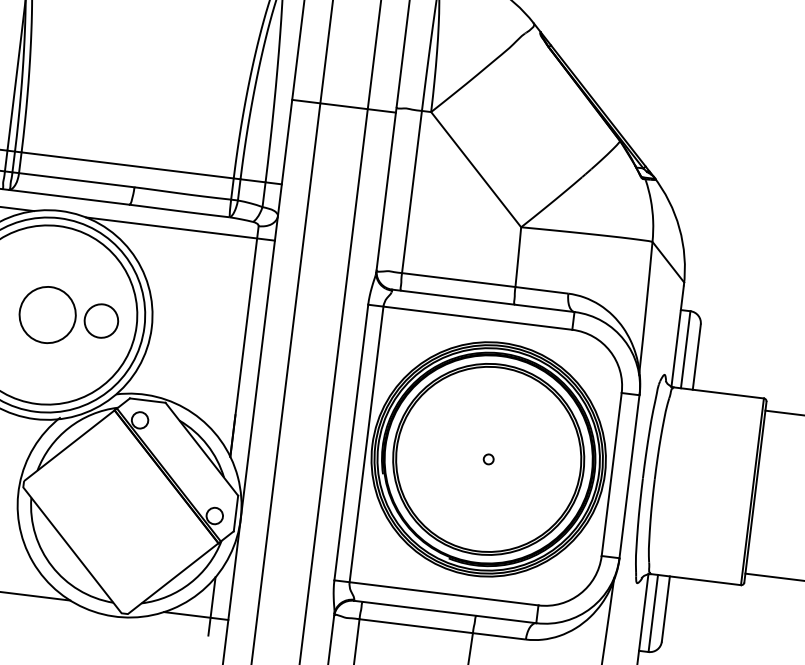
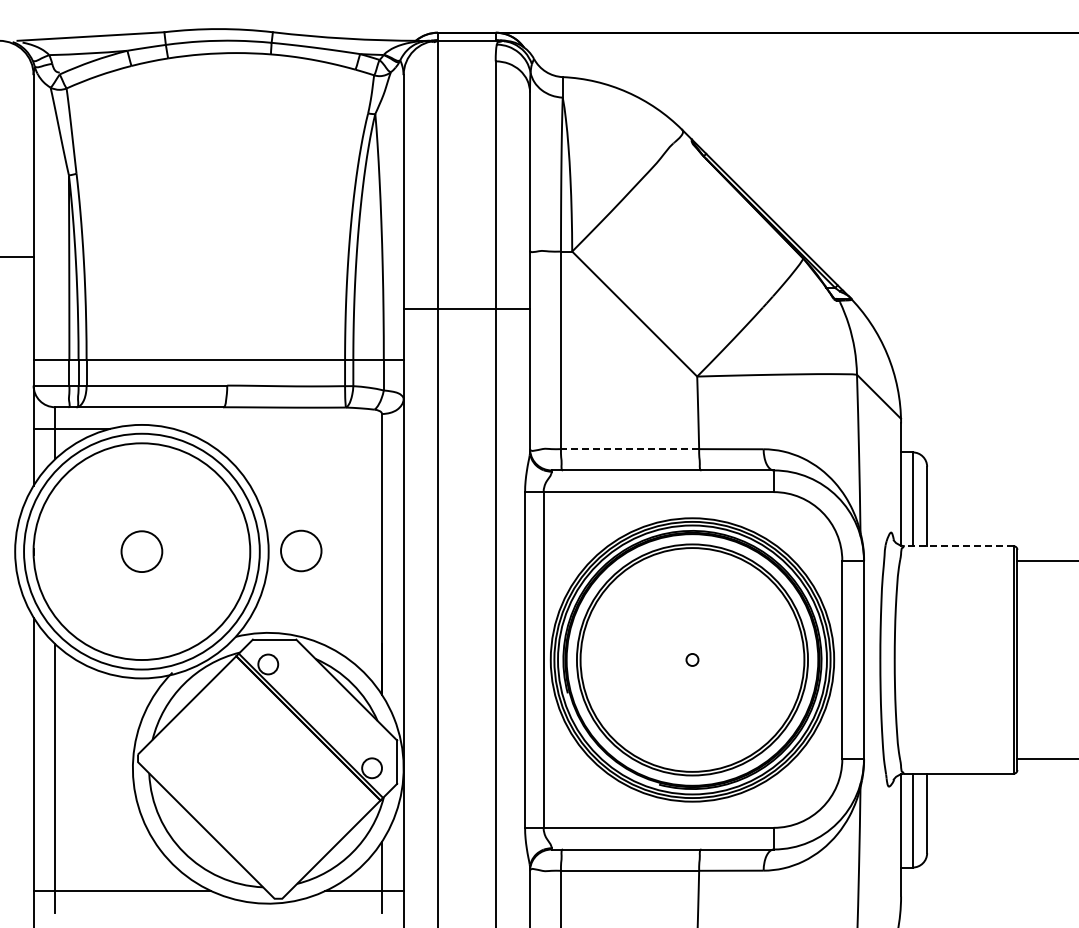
line: (343, 106) -> (466, 309), moved
line: (180, 228) -> (288, 428), removed
line: (458, 280) -> (629, 449), solid -> dashed
circle: (47, 314) -> (141, 551), size x0.6
circle: (101, 320) -> (301, 550), moved
line: (718, 393) -> (958, 546), solid -> dashed

